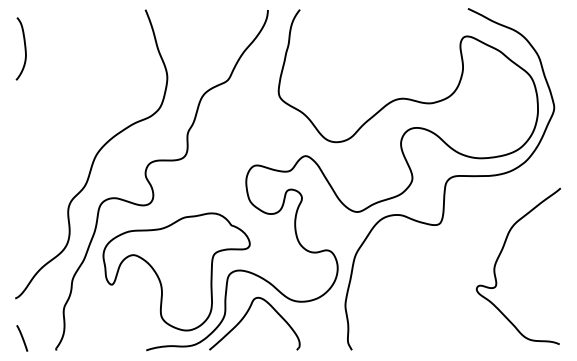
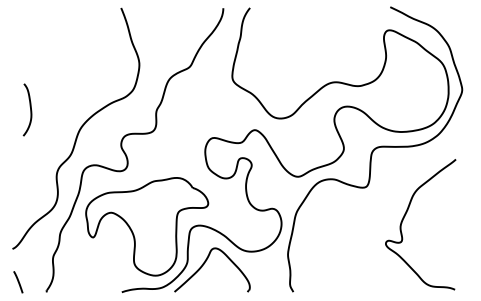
curve: (24, 48) -> (30, 109), moved
curve: (500, 255) -> (405, 215), moved

